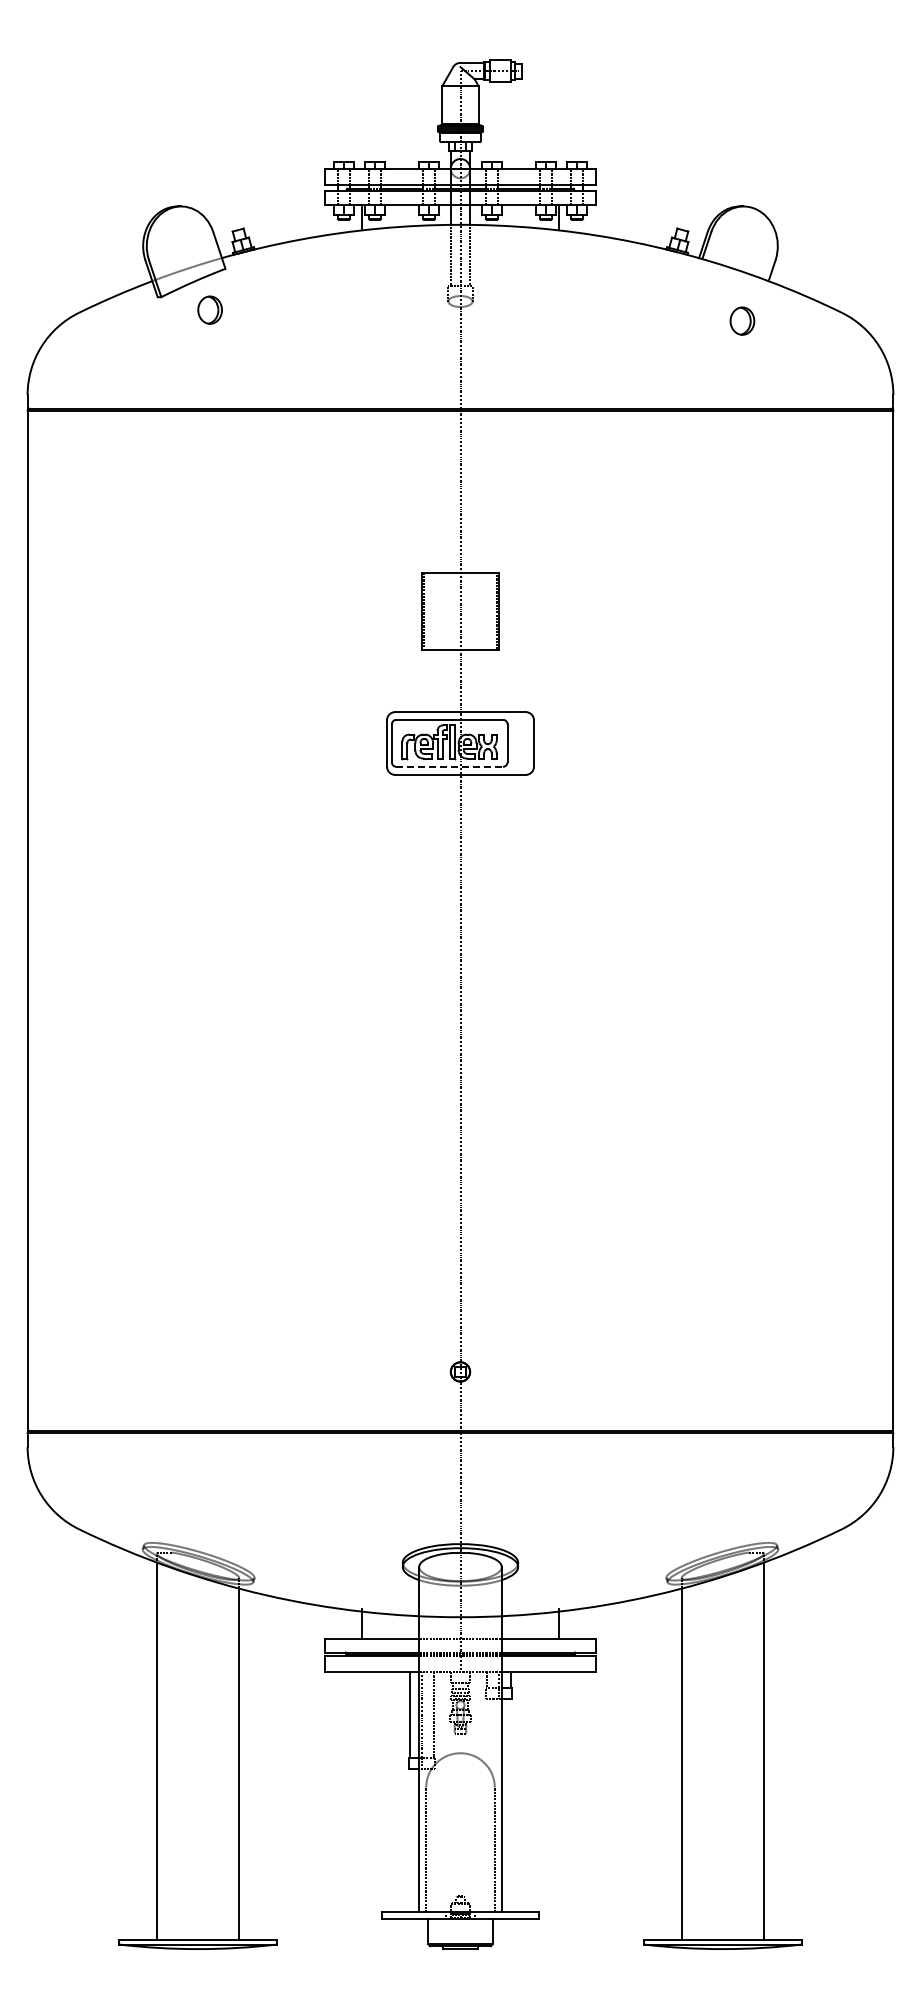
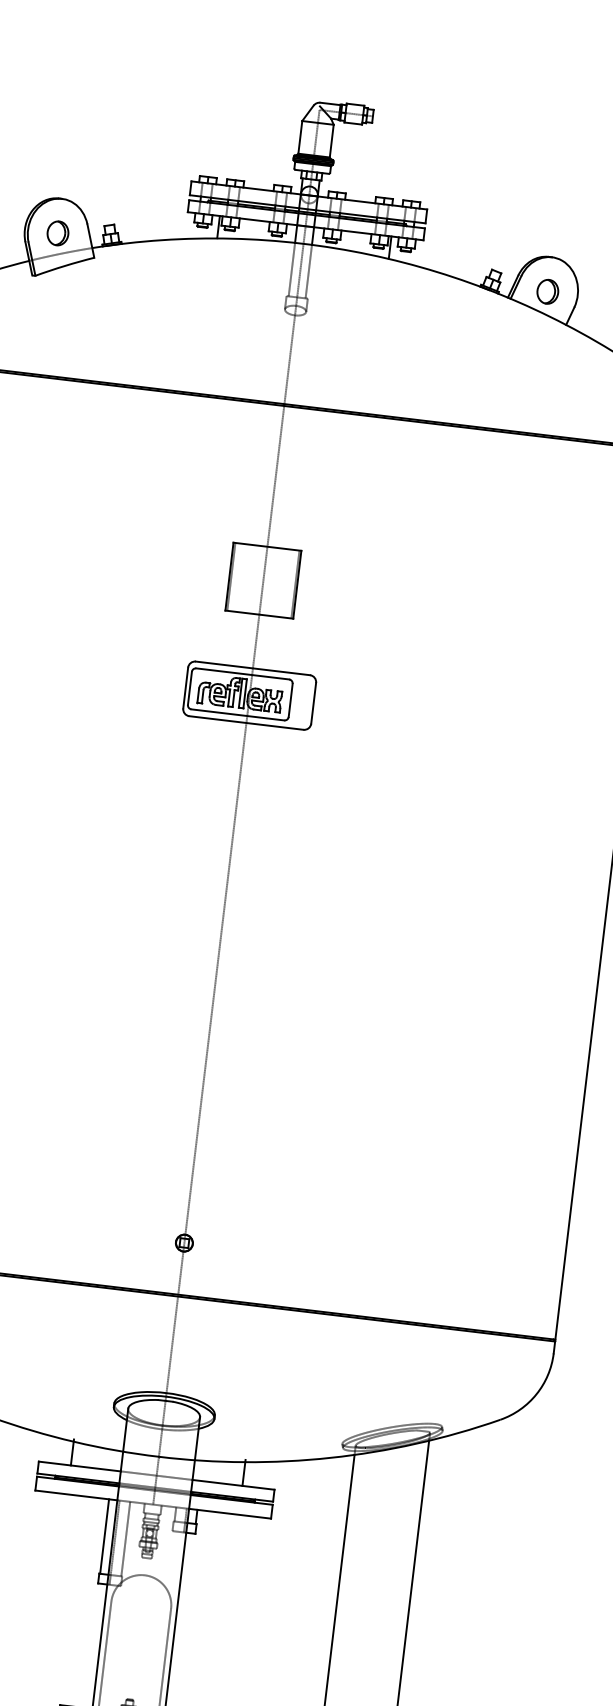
part: (209, 309) -> (57, 232), moved
part: (742, 320) -> (547, 291), moved
line: (450, 766) -> (238, 714), dashed -> solid

